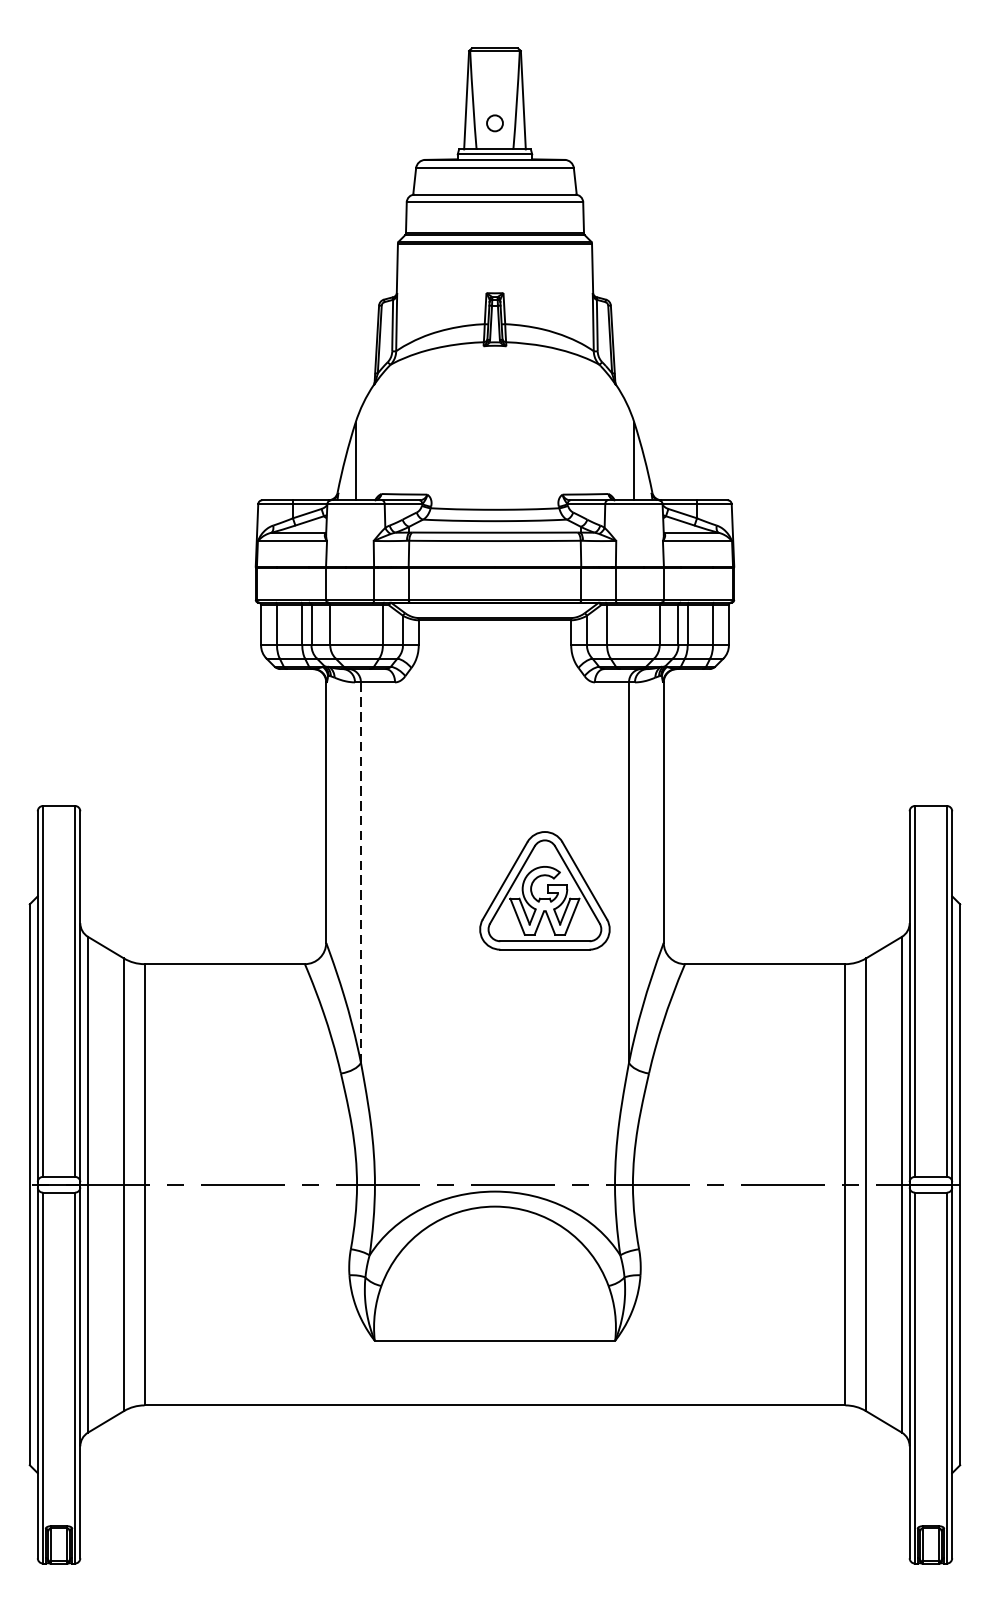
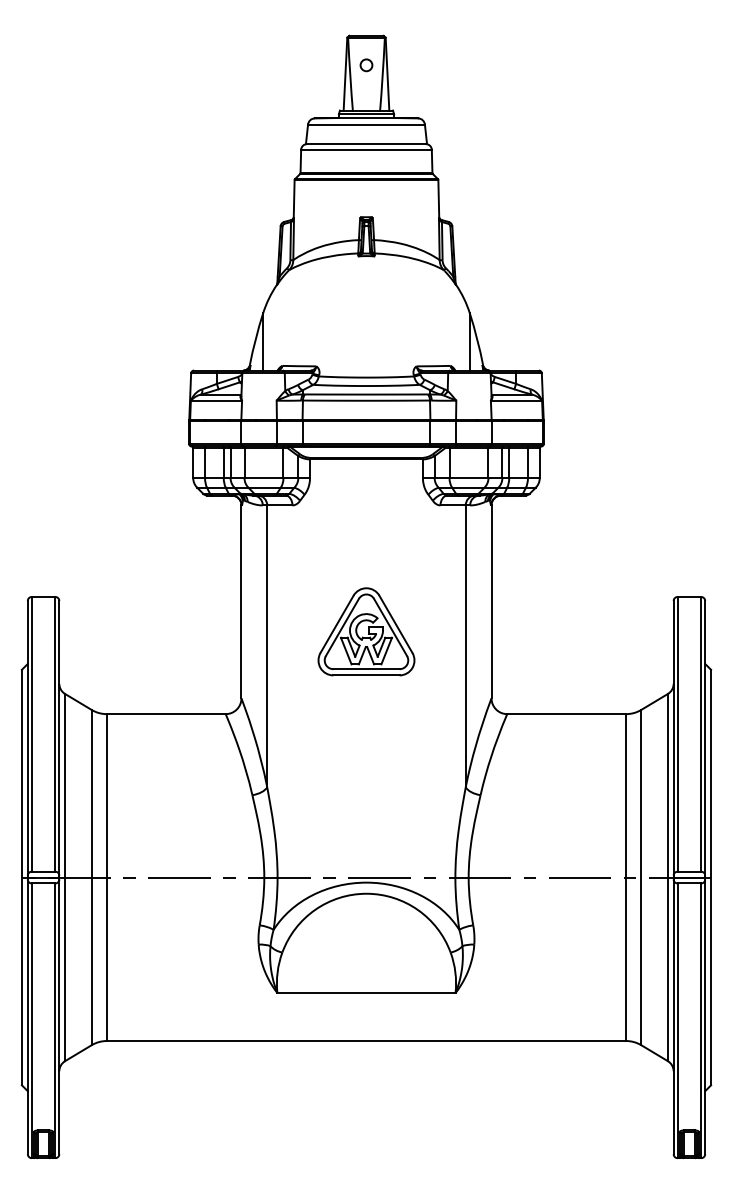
circle: (495, 123) -> (366, 65), moved
line: (361, 872) -> (267, 646), dashed -> solid
part: (544, 890) -> (366, 631), moved

